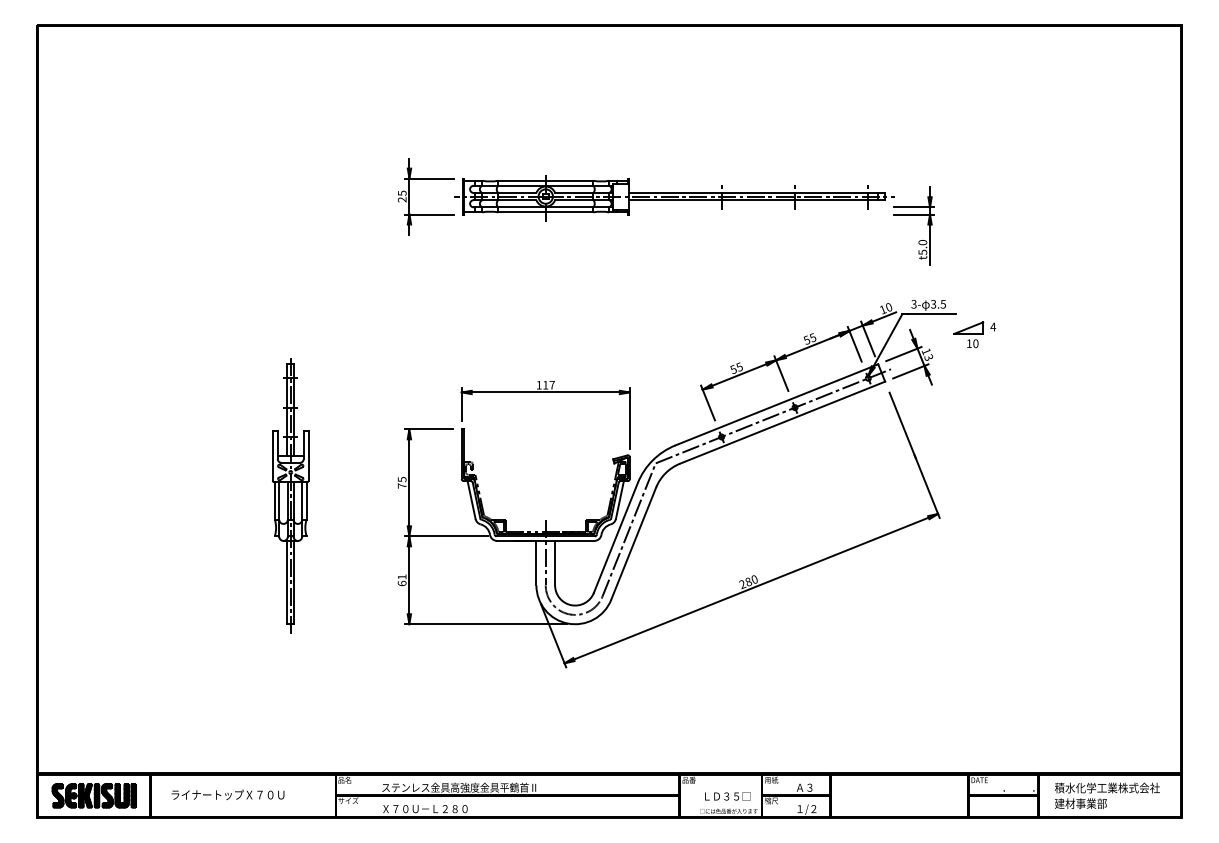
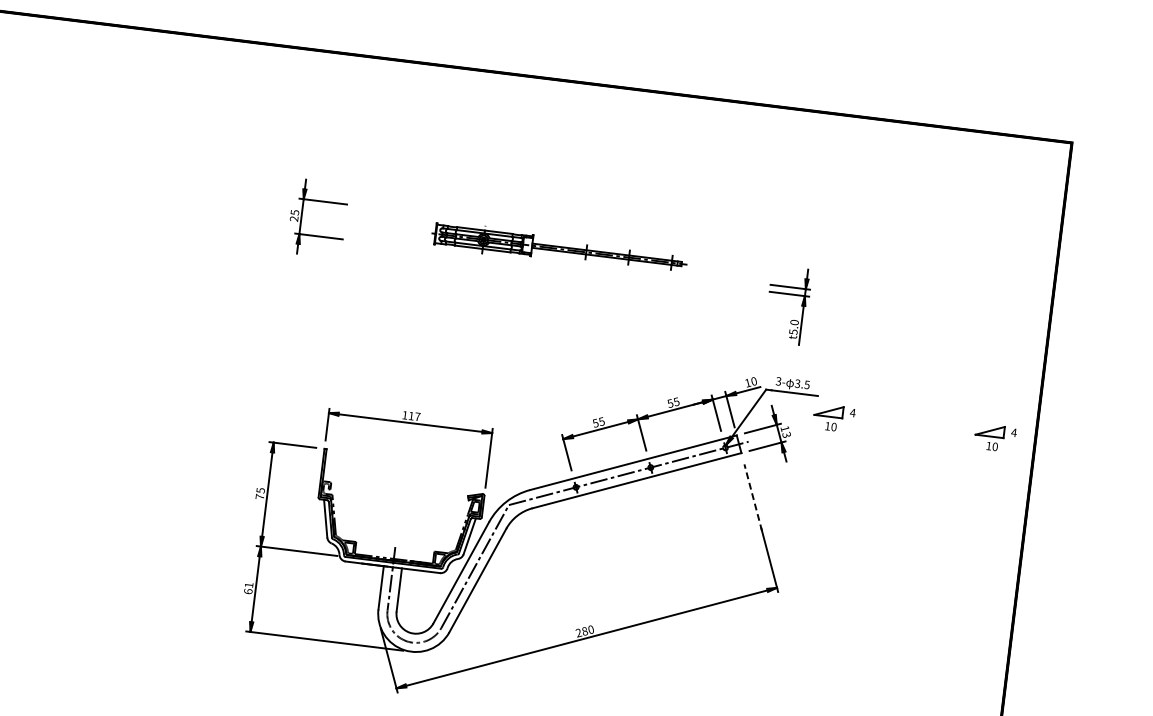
part: (674, 198) -> (558, 250), size x0.6
part: (1140, 334) -> (995, 437), added
line: (902, 425) -> (753, 497), solid -> dashed
part: (290, 495) -> (150, 492), removed

